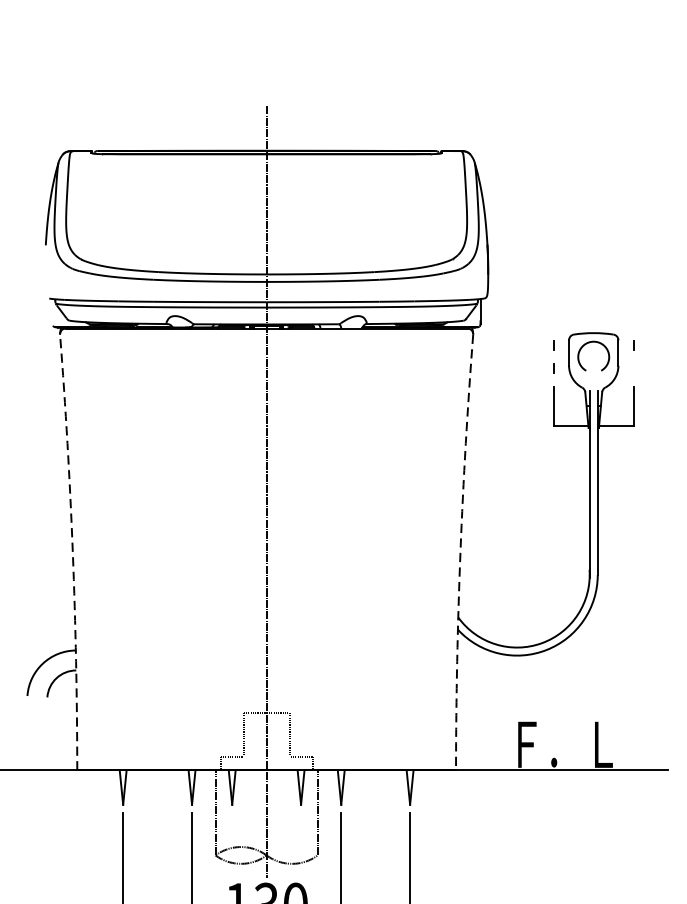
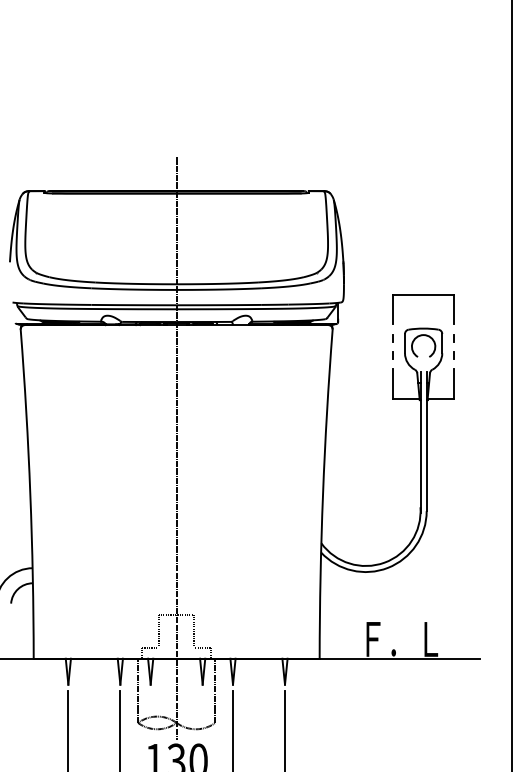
part: (593, 289) -> (423, 295), added
line: (633, 368) -> (453, 355), added
arc: (73, 552) -> (30, 494), dashed -> solid
arc: (461, 552) -> (323, 494), dashed -> solid

